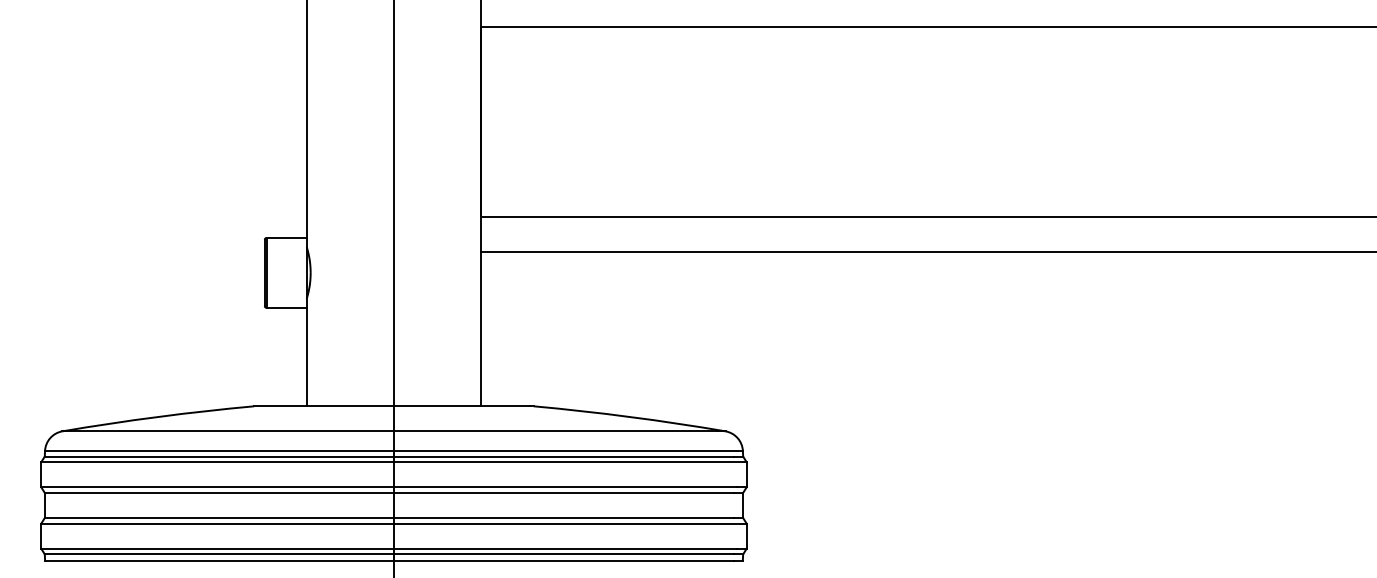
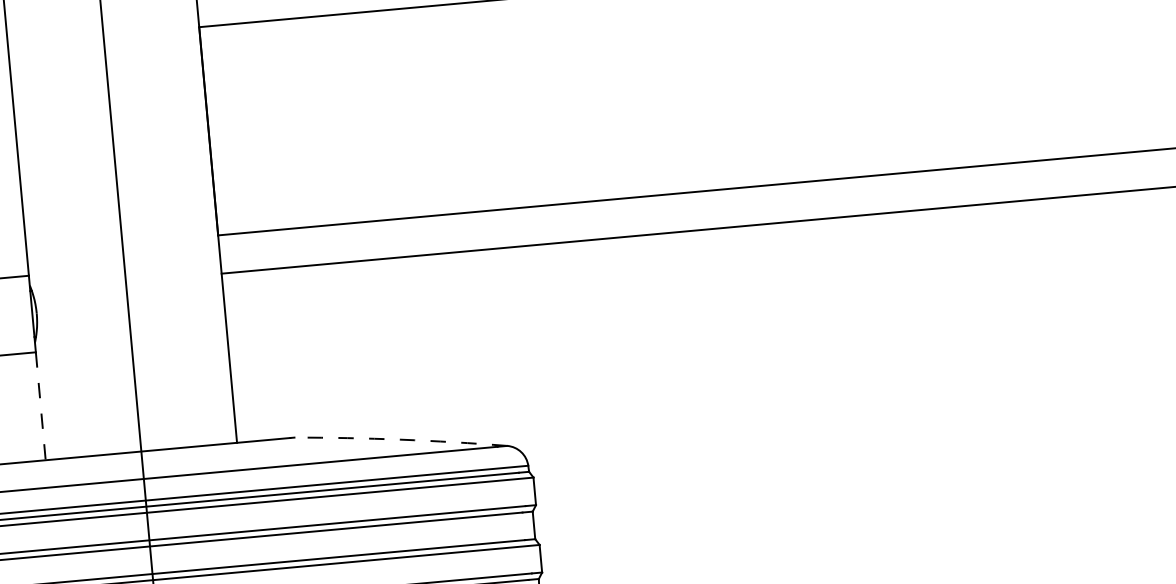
line: (306, 357) -> (40, 406), solid -> dashed
arc: (629, 416) -> (400, 439), solid -> dashed

